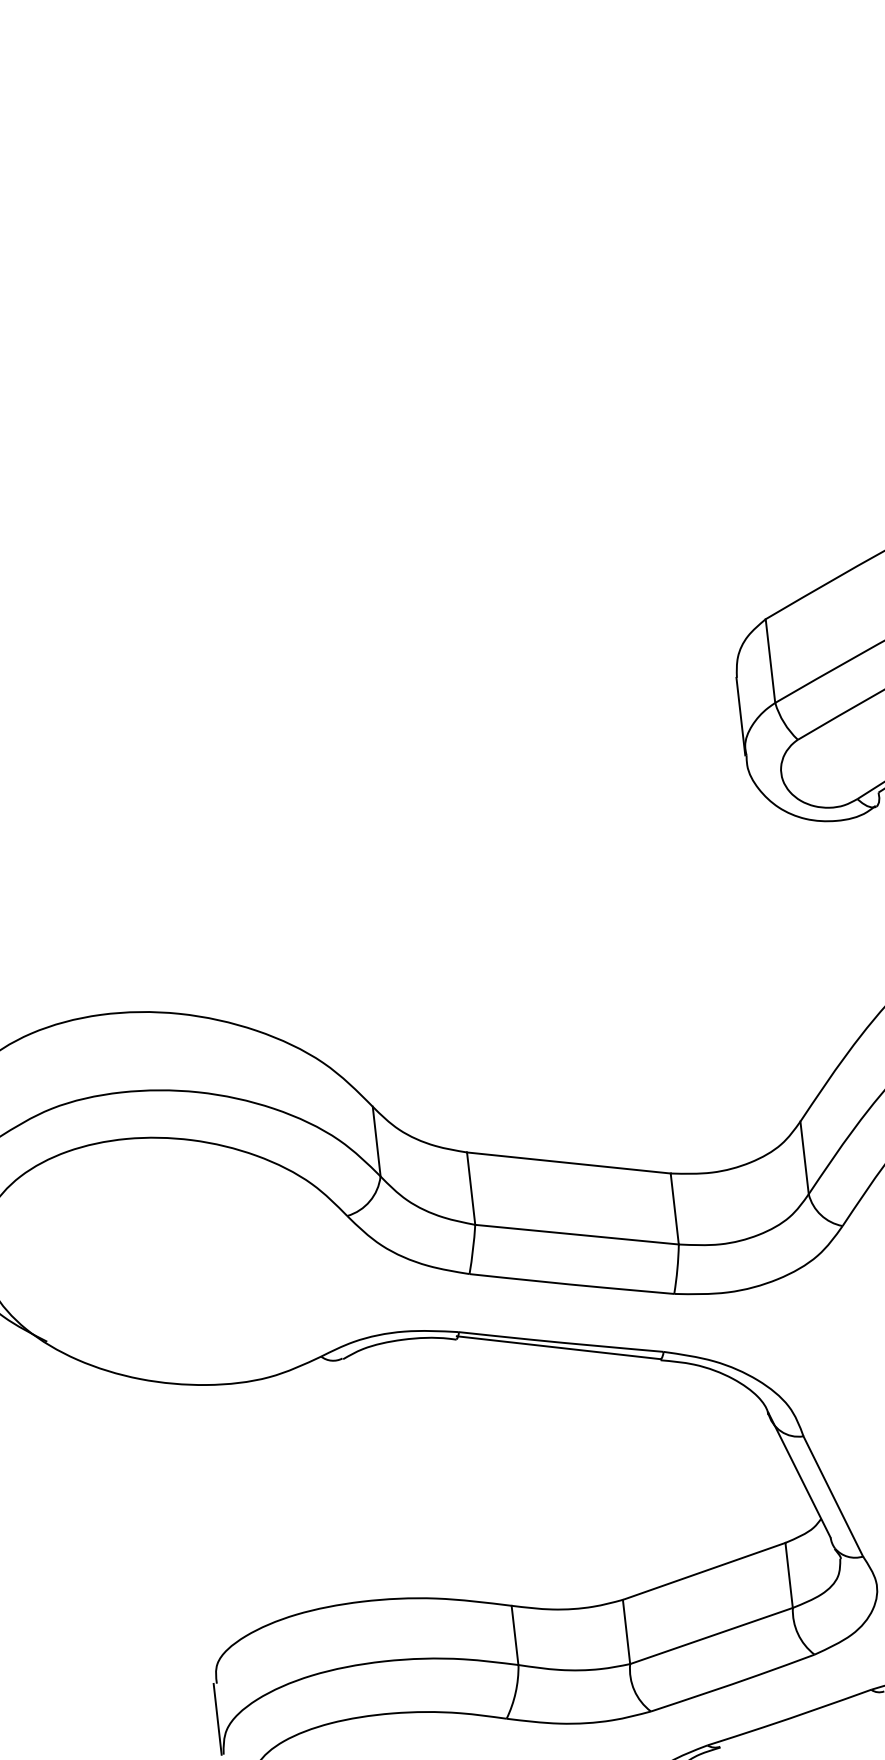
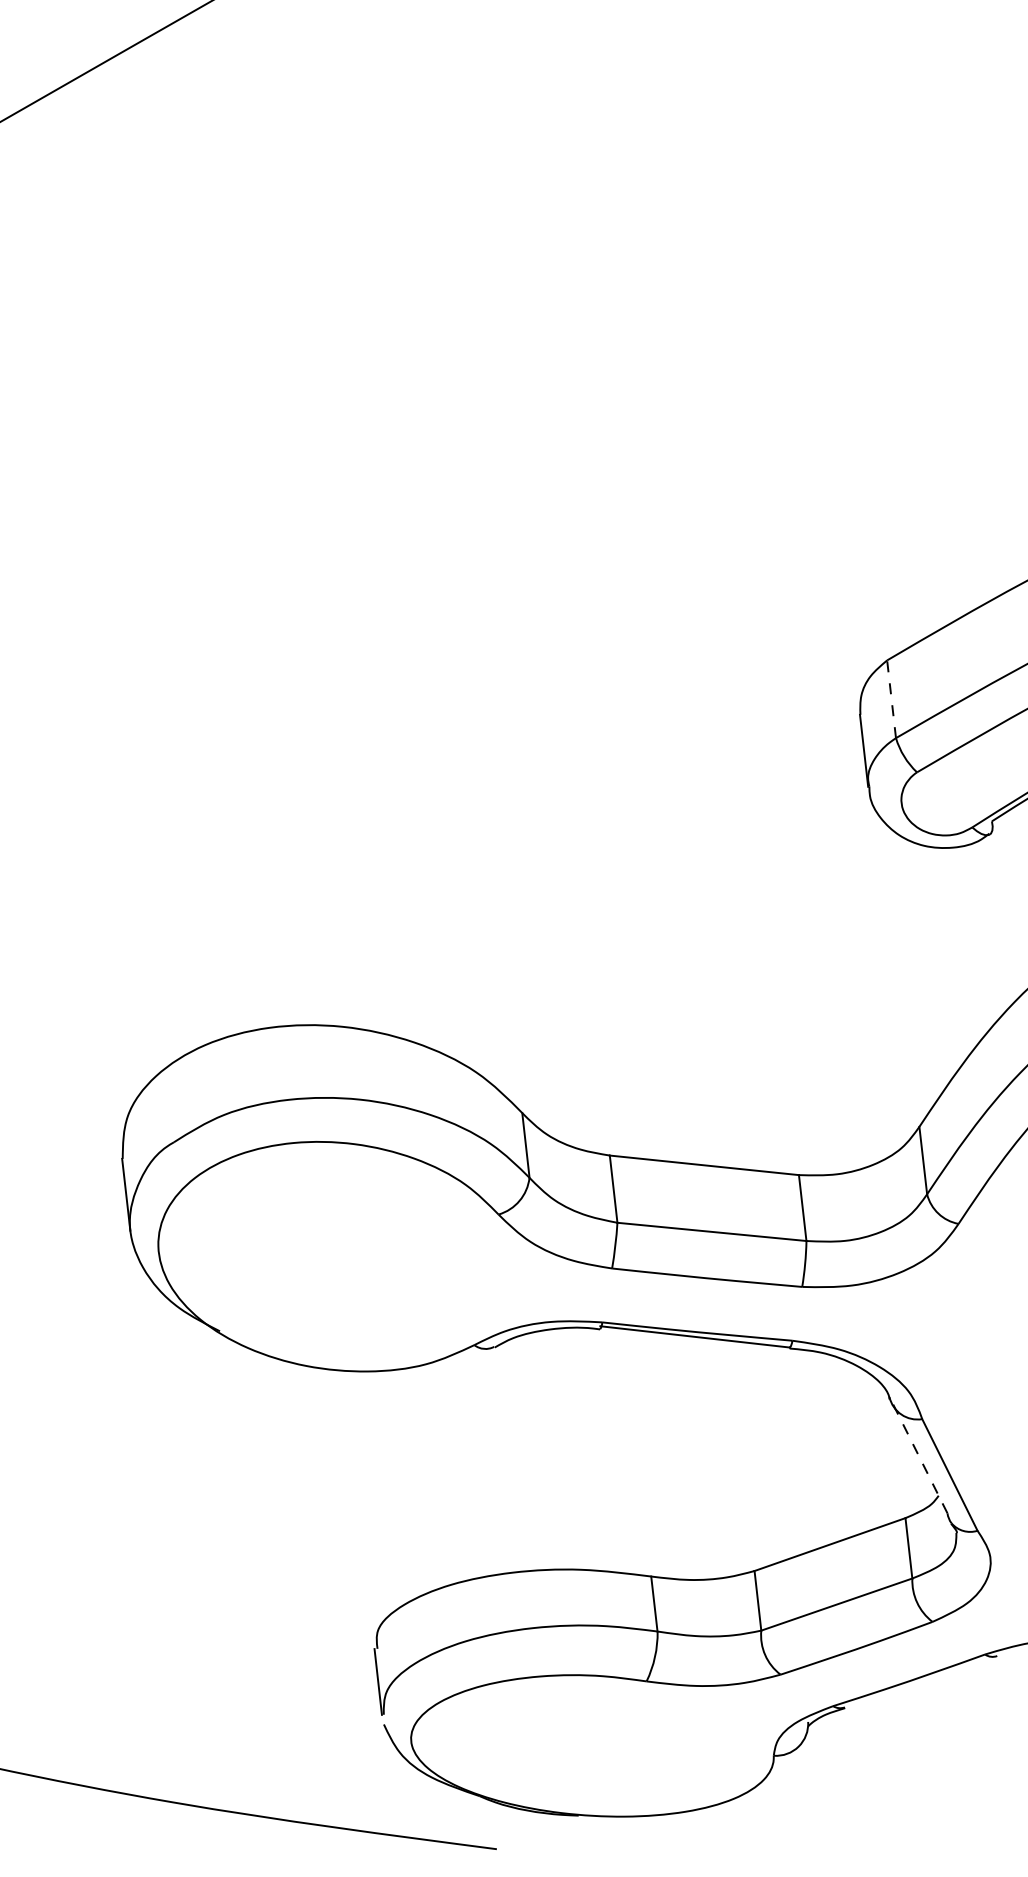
line: (770, 660) -> (891, 698), solid -> dashed
line: (799, 1475) -> (918, 1455), solid -> dashed

